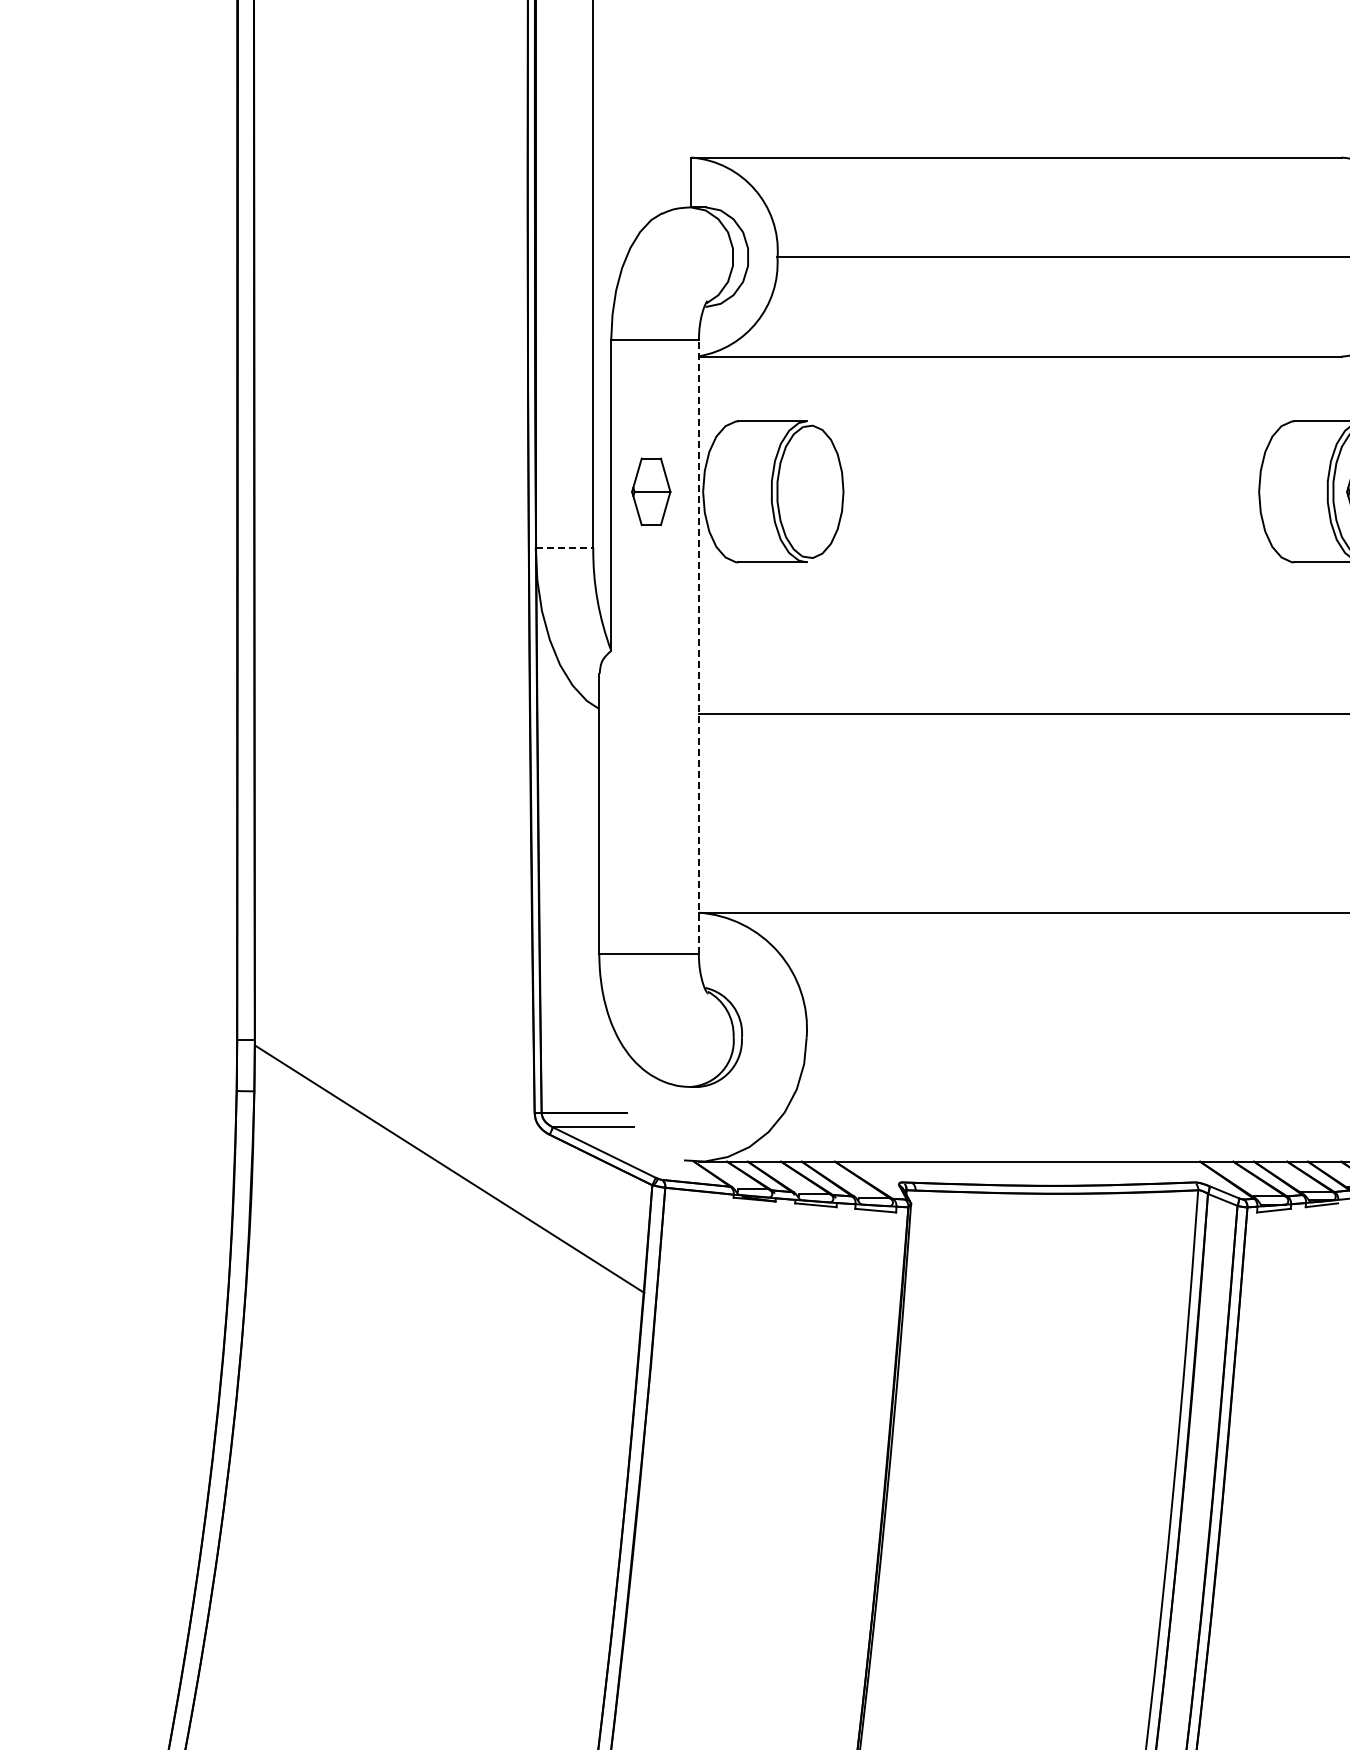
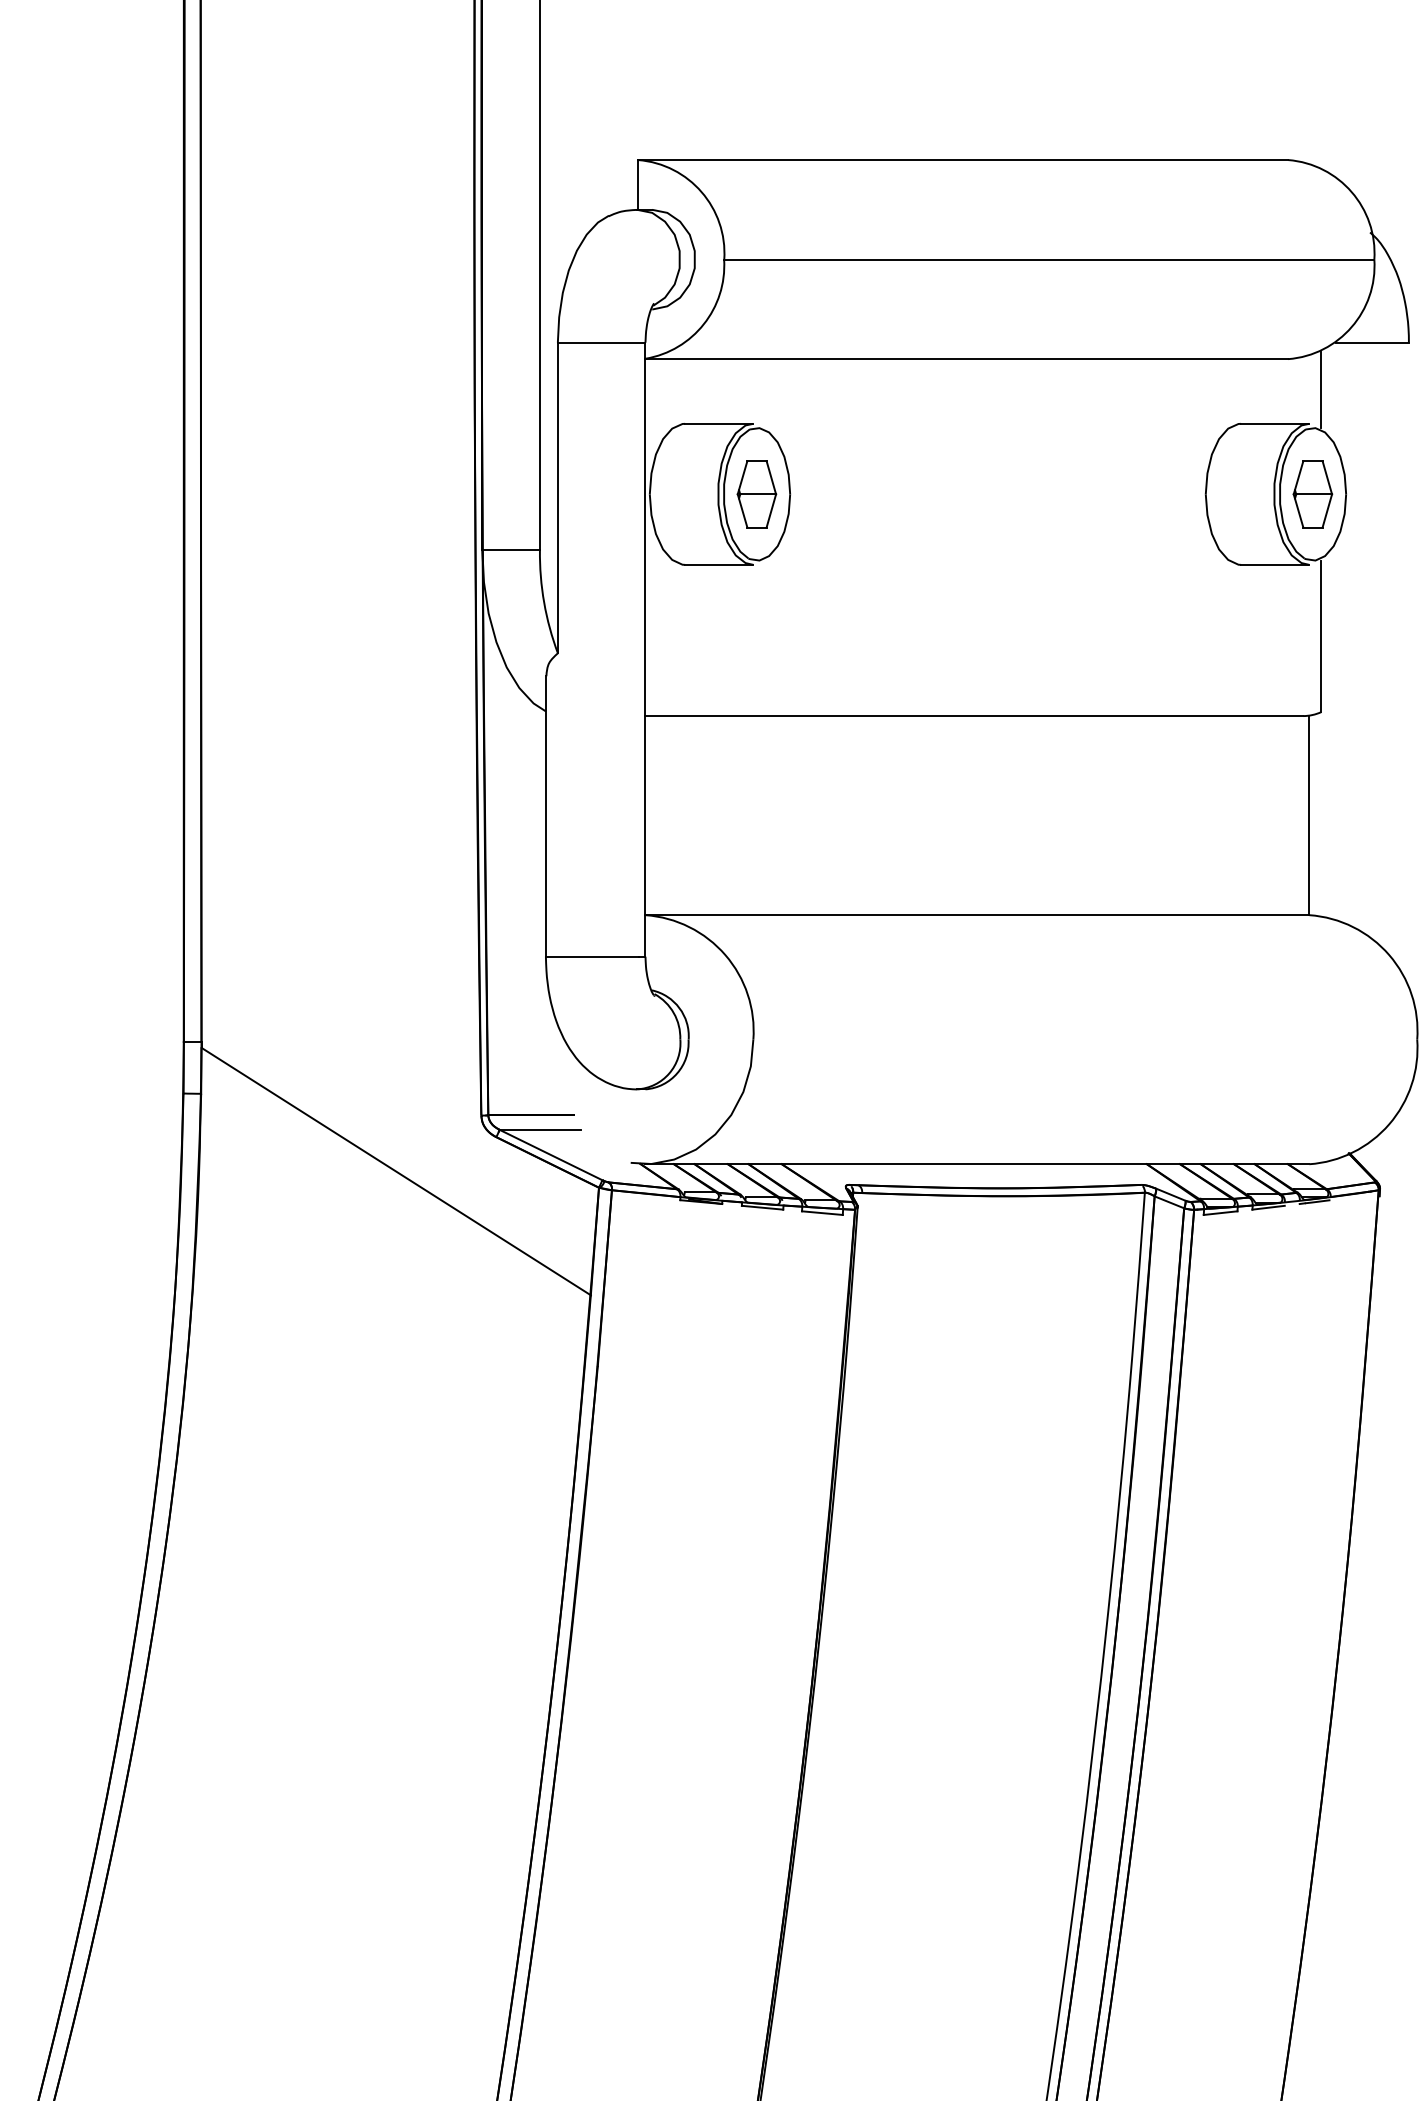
part: (650, 492) -> (756, 494), moved
line: (564, 548) -> (511, 550), dashed -> solid
line: (698, 647) -> (645, 649), dashed -> solid

